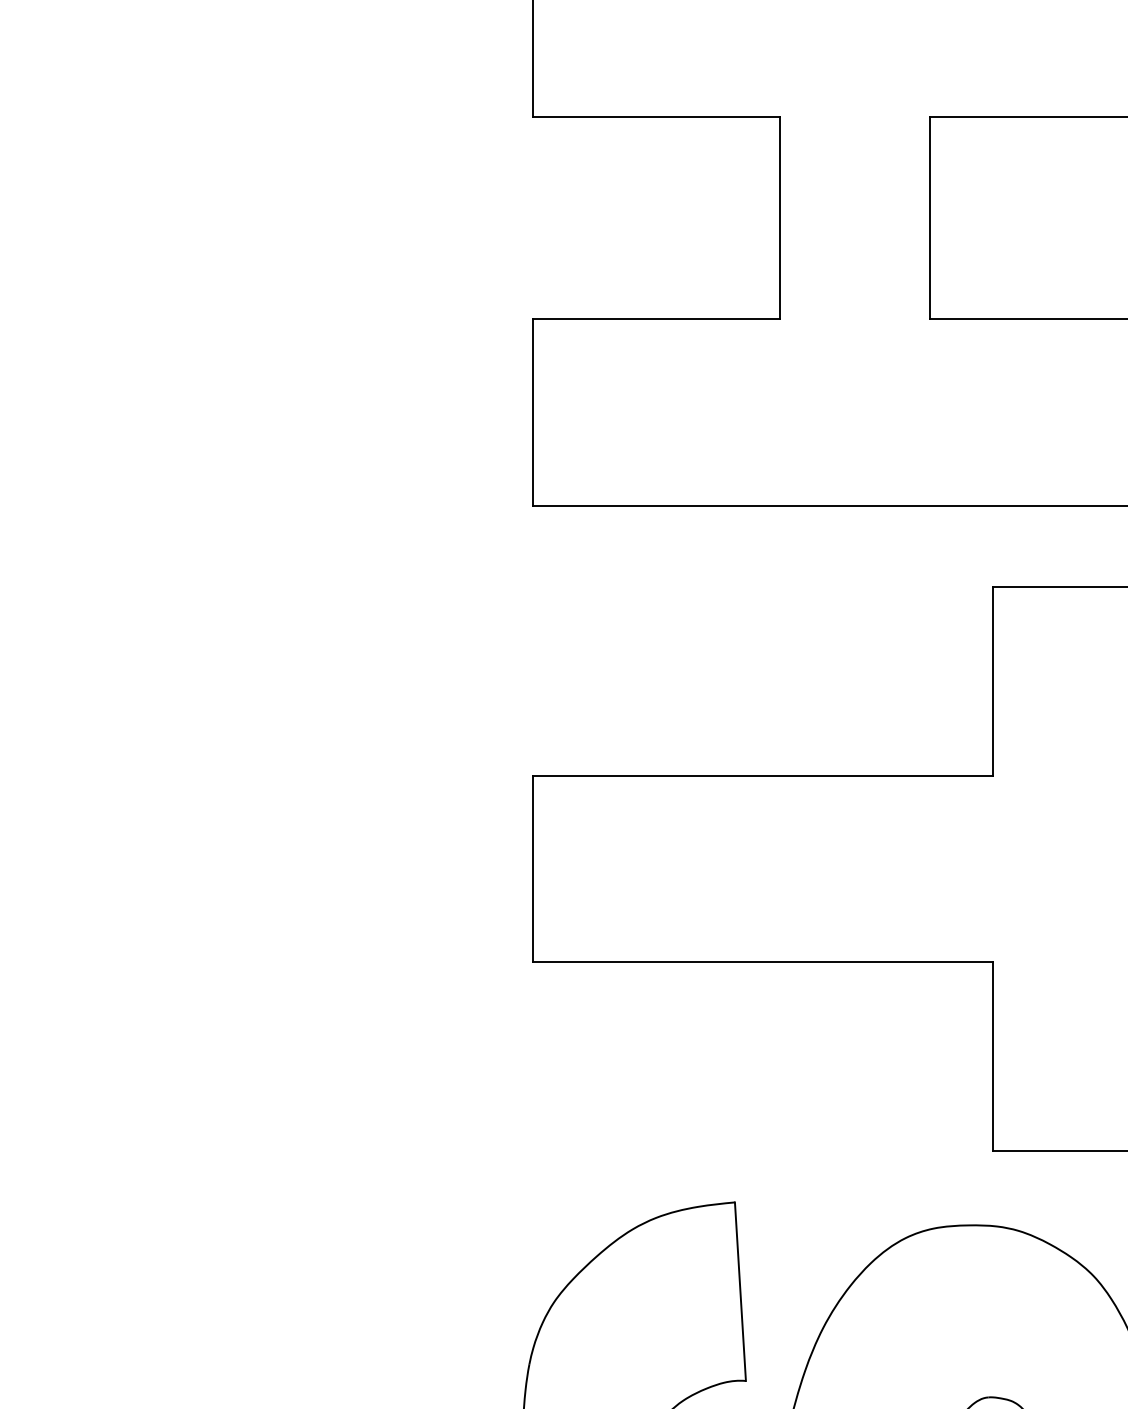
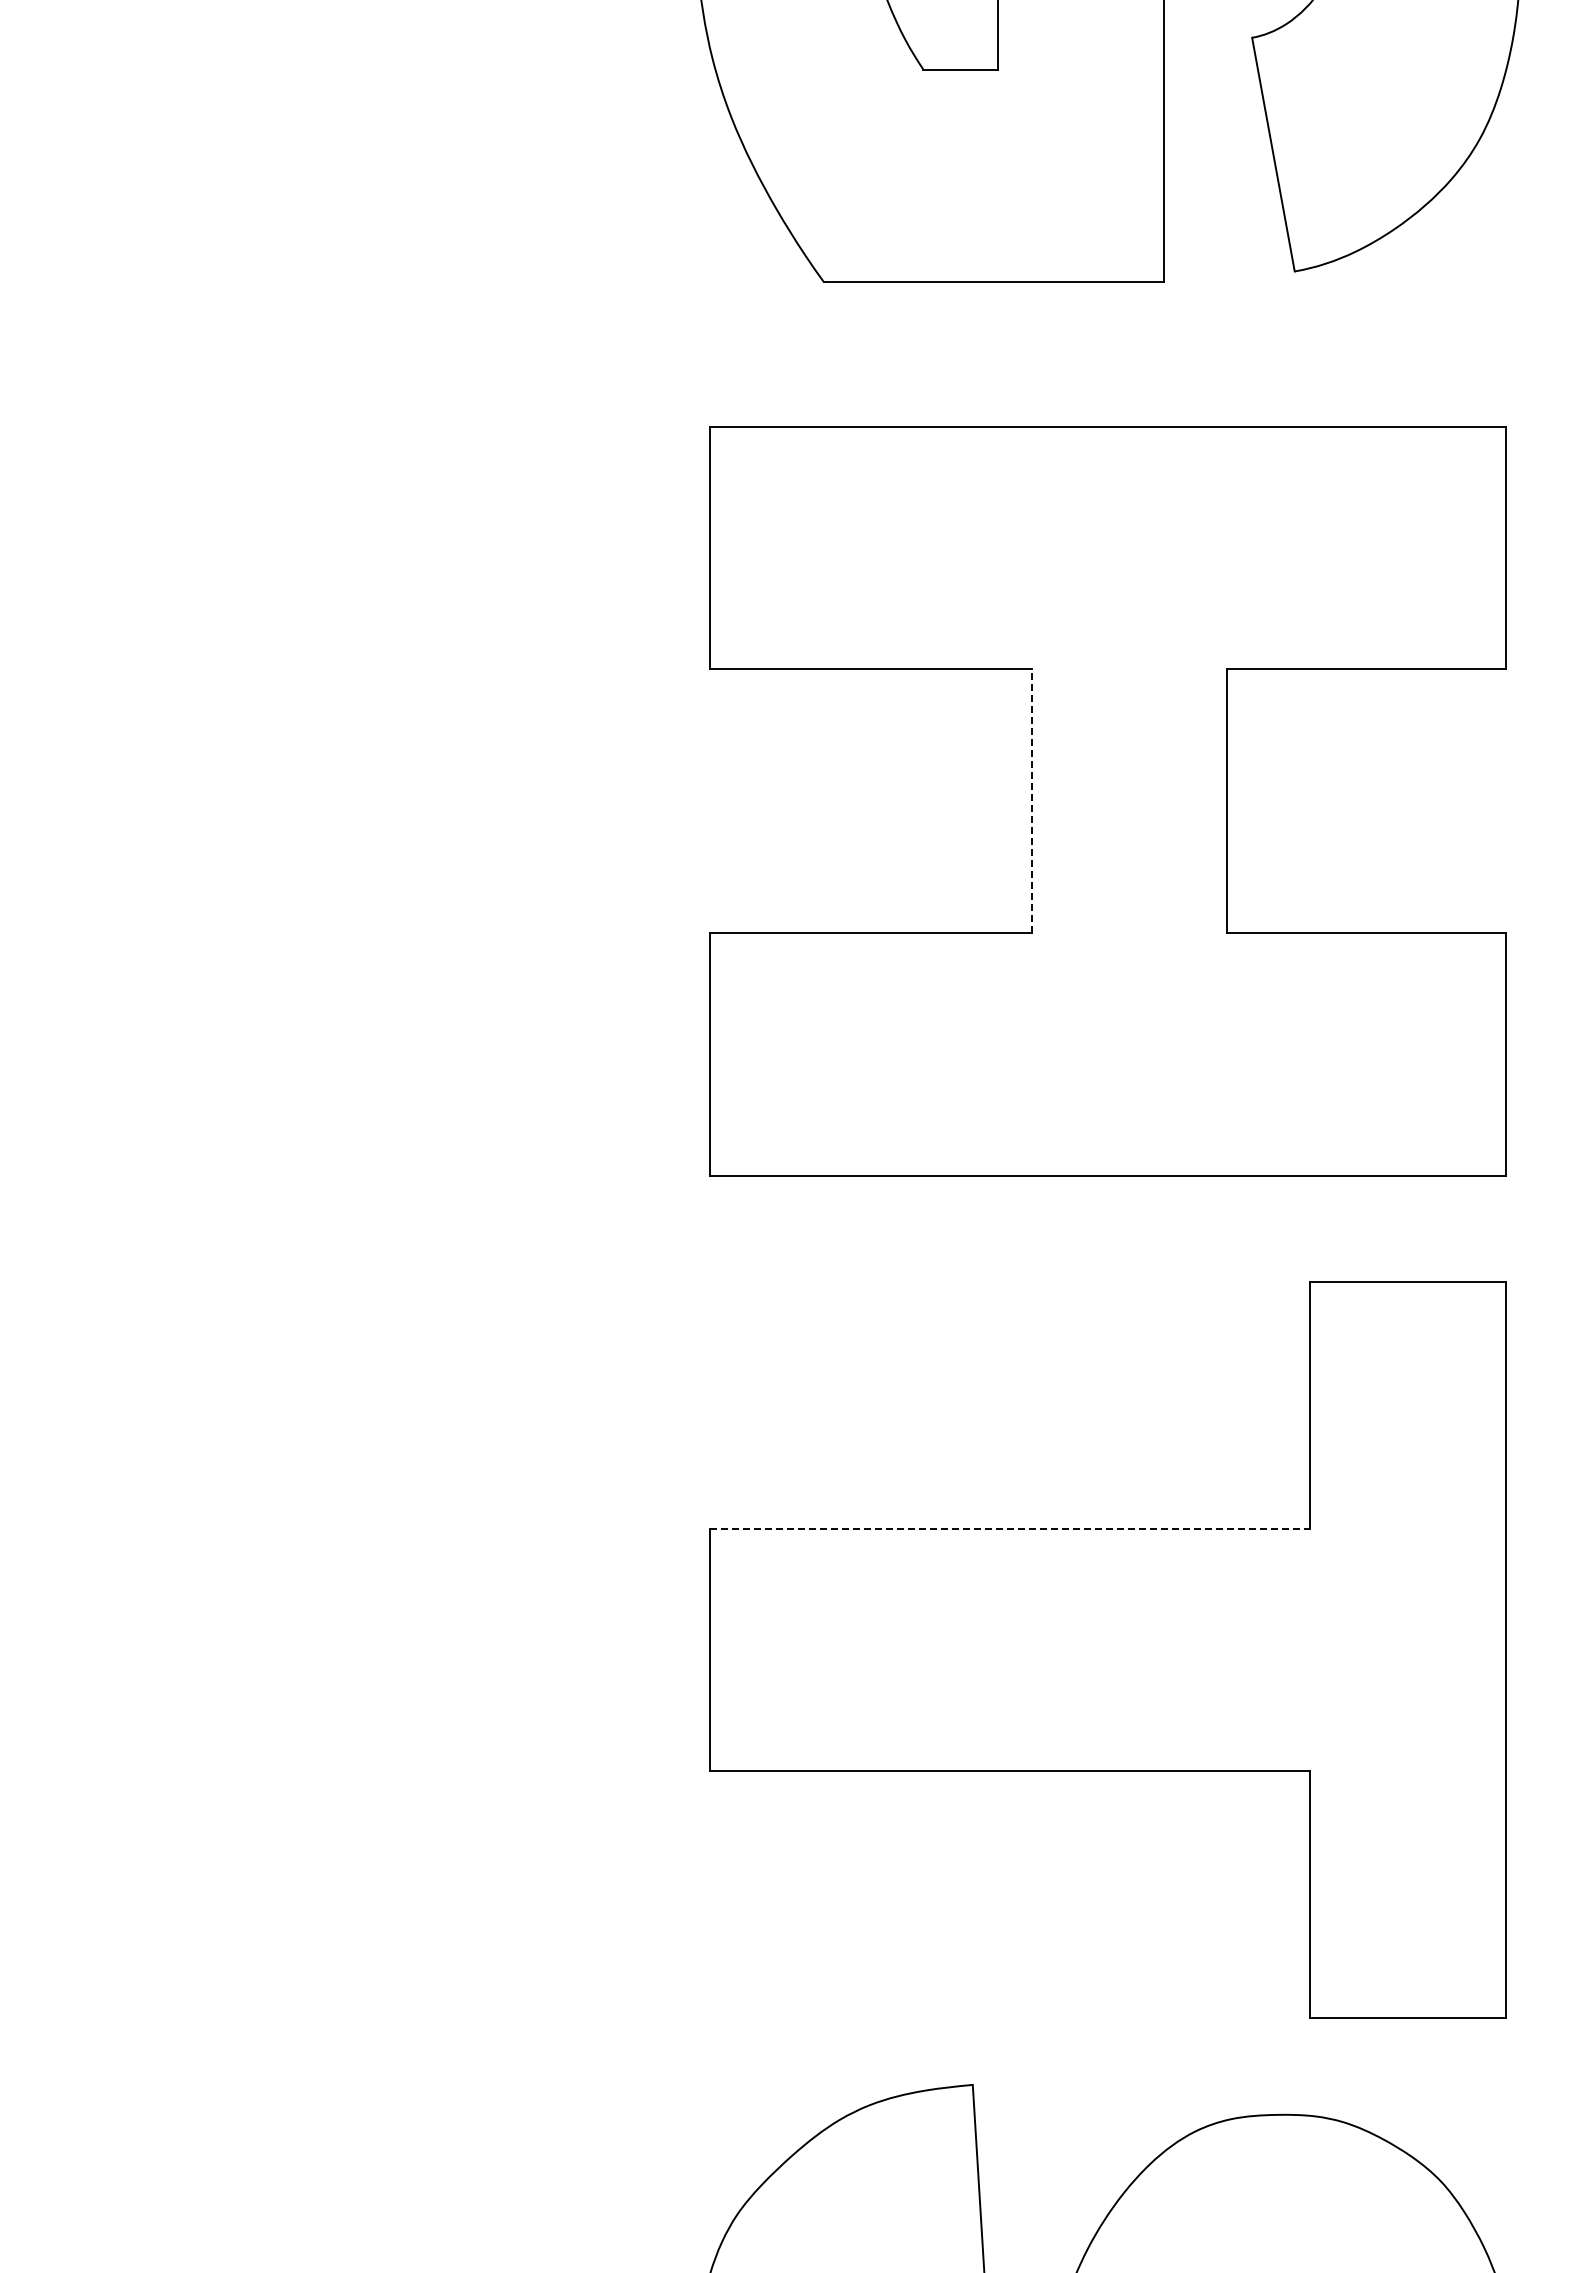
line: (779, 217) -> (1031, 800), solid -> dashed
line: (763, 775) -> (1010, 1528), solid -> dashed

